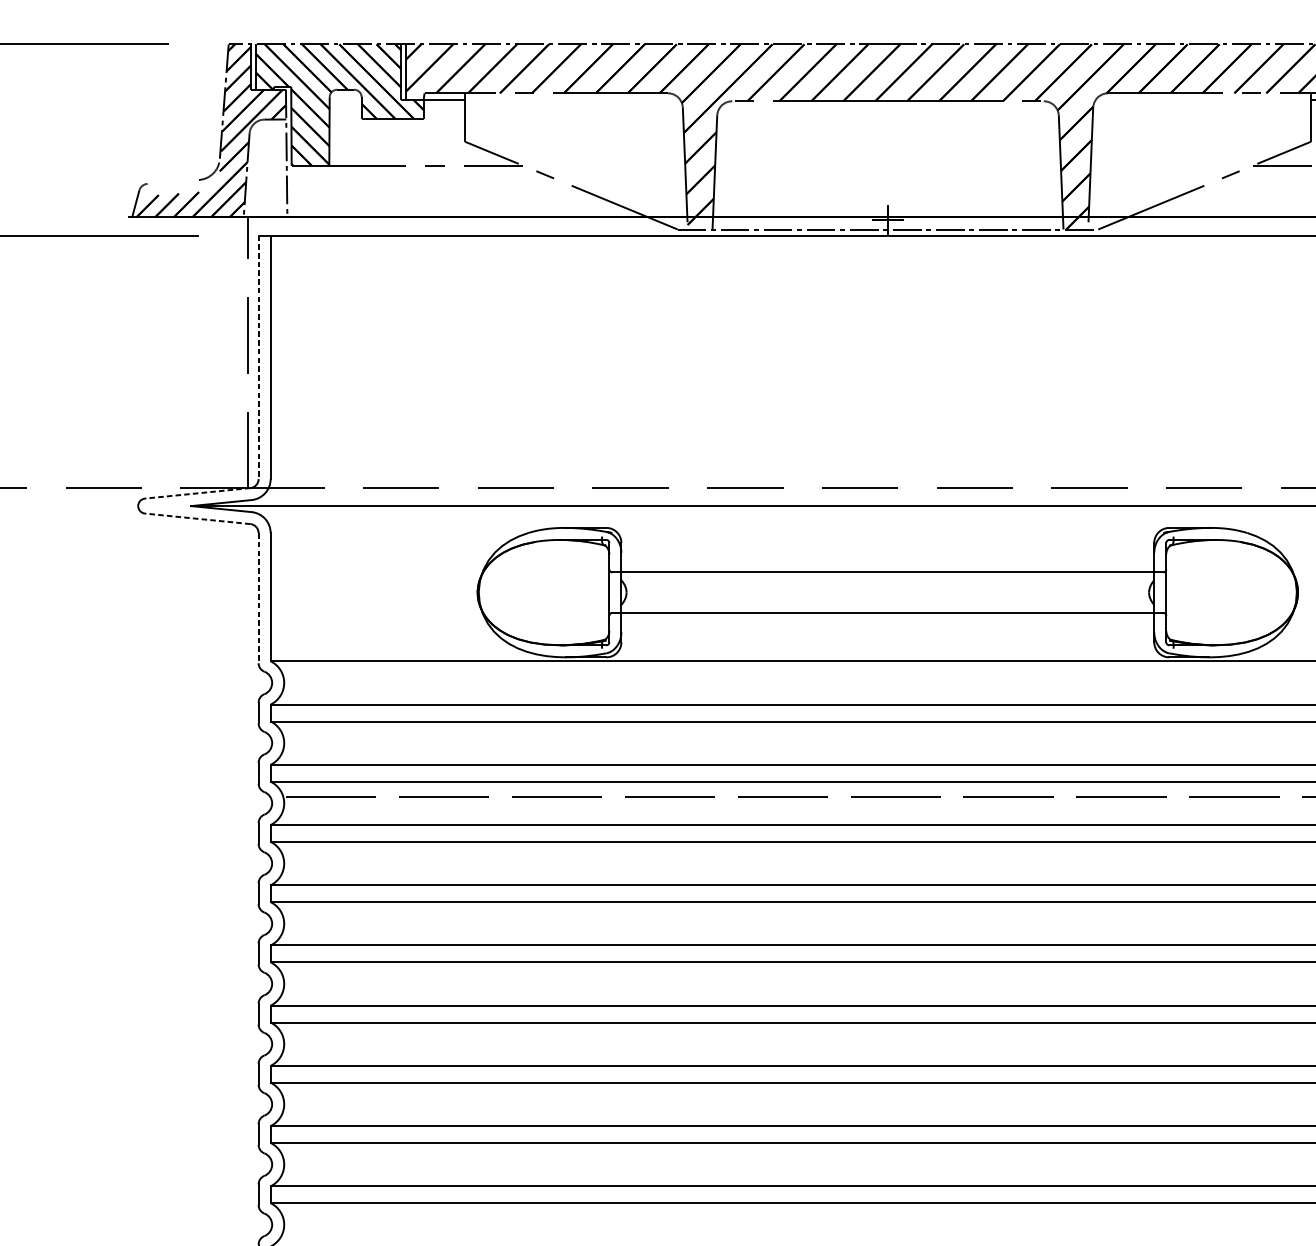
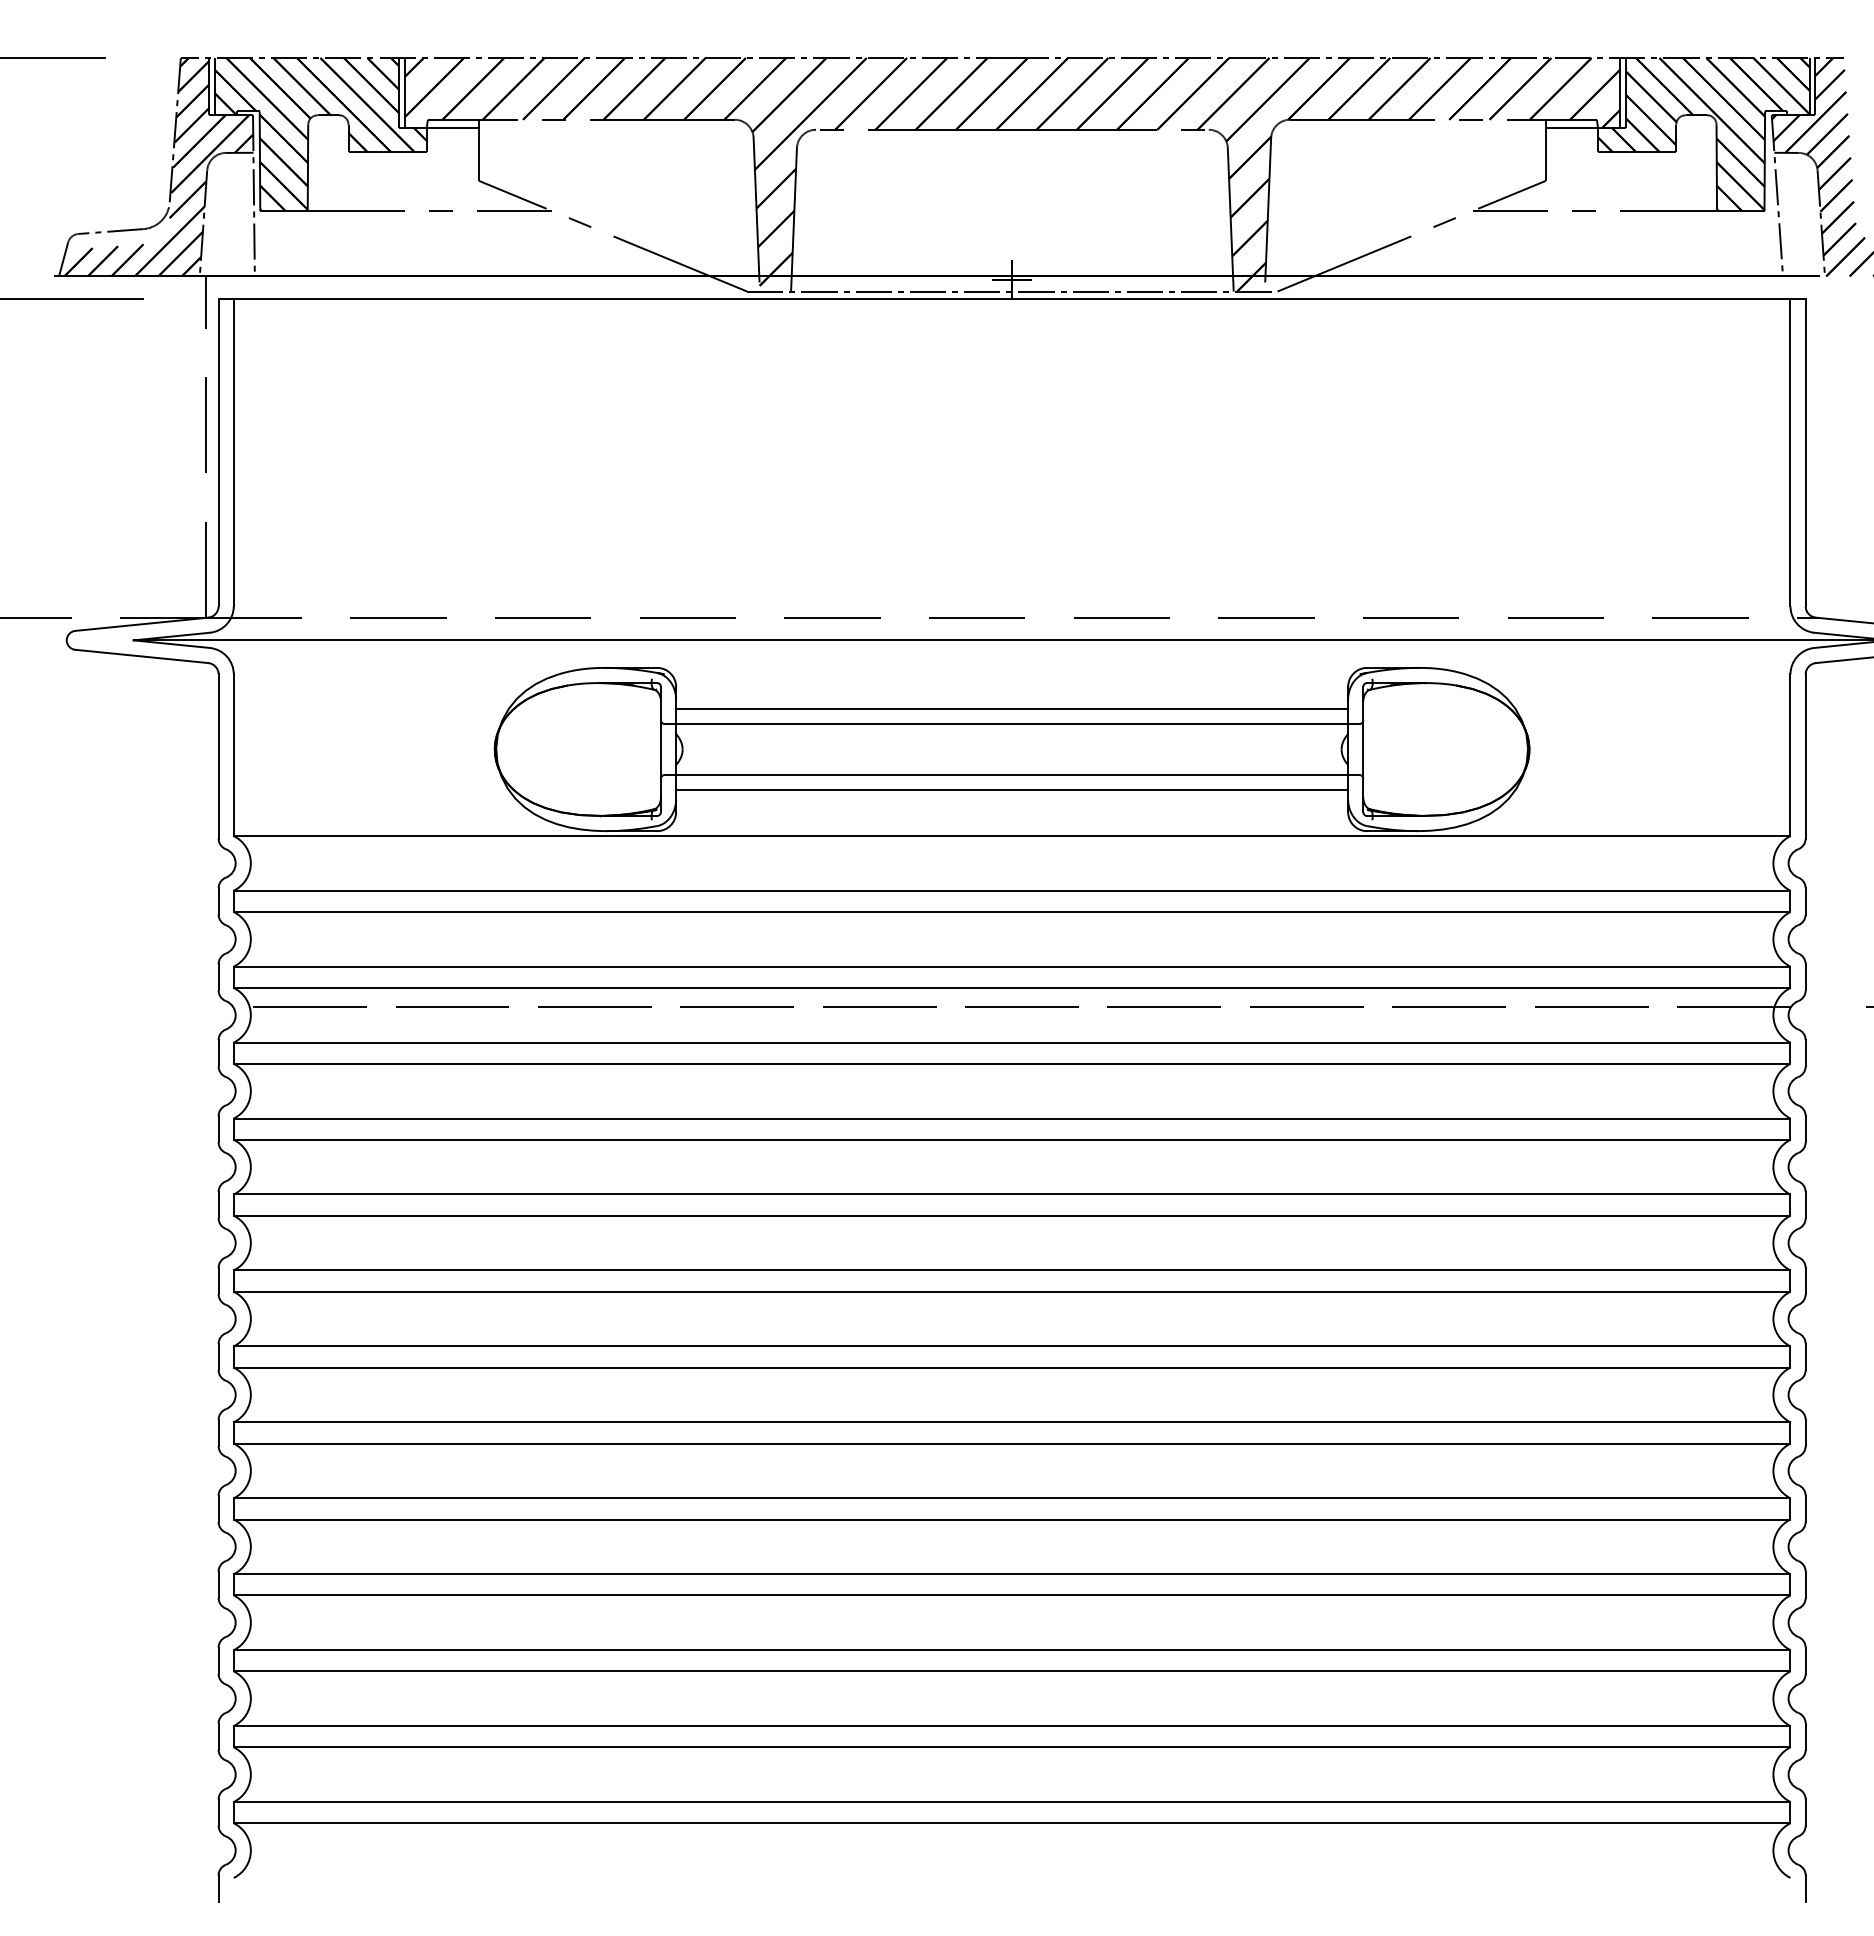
line: (172, 181) -> (110, 231), added
line: (258, 357) -> (218, 452), dashed -> solid
line: (197, 493) -> (141, 624), dashed -> solid
line: (197, 518) -> (141, 656), dashed -> solid
line: (888, 560) -> (1012, 708), added
line: (258, 598) -> (218, 757), dashed -> solid
line: (888, 625) -> (1012, 790), added

